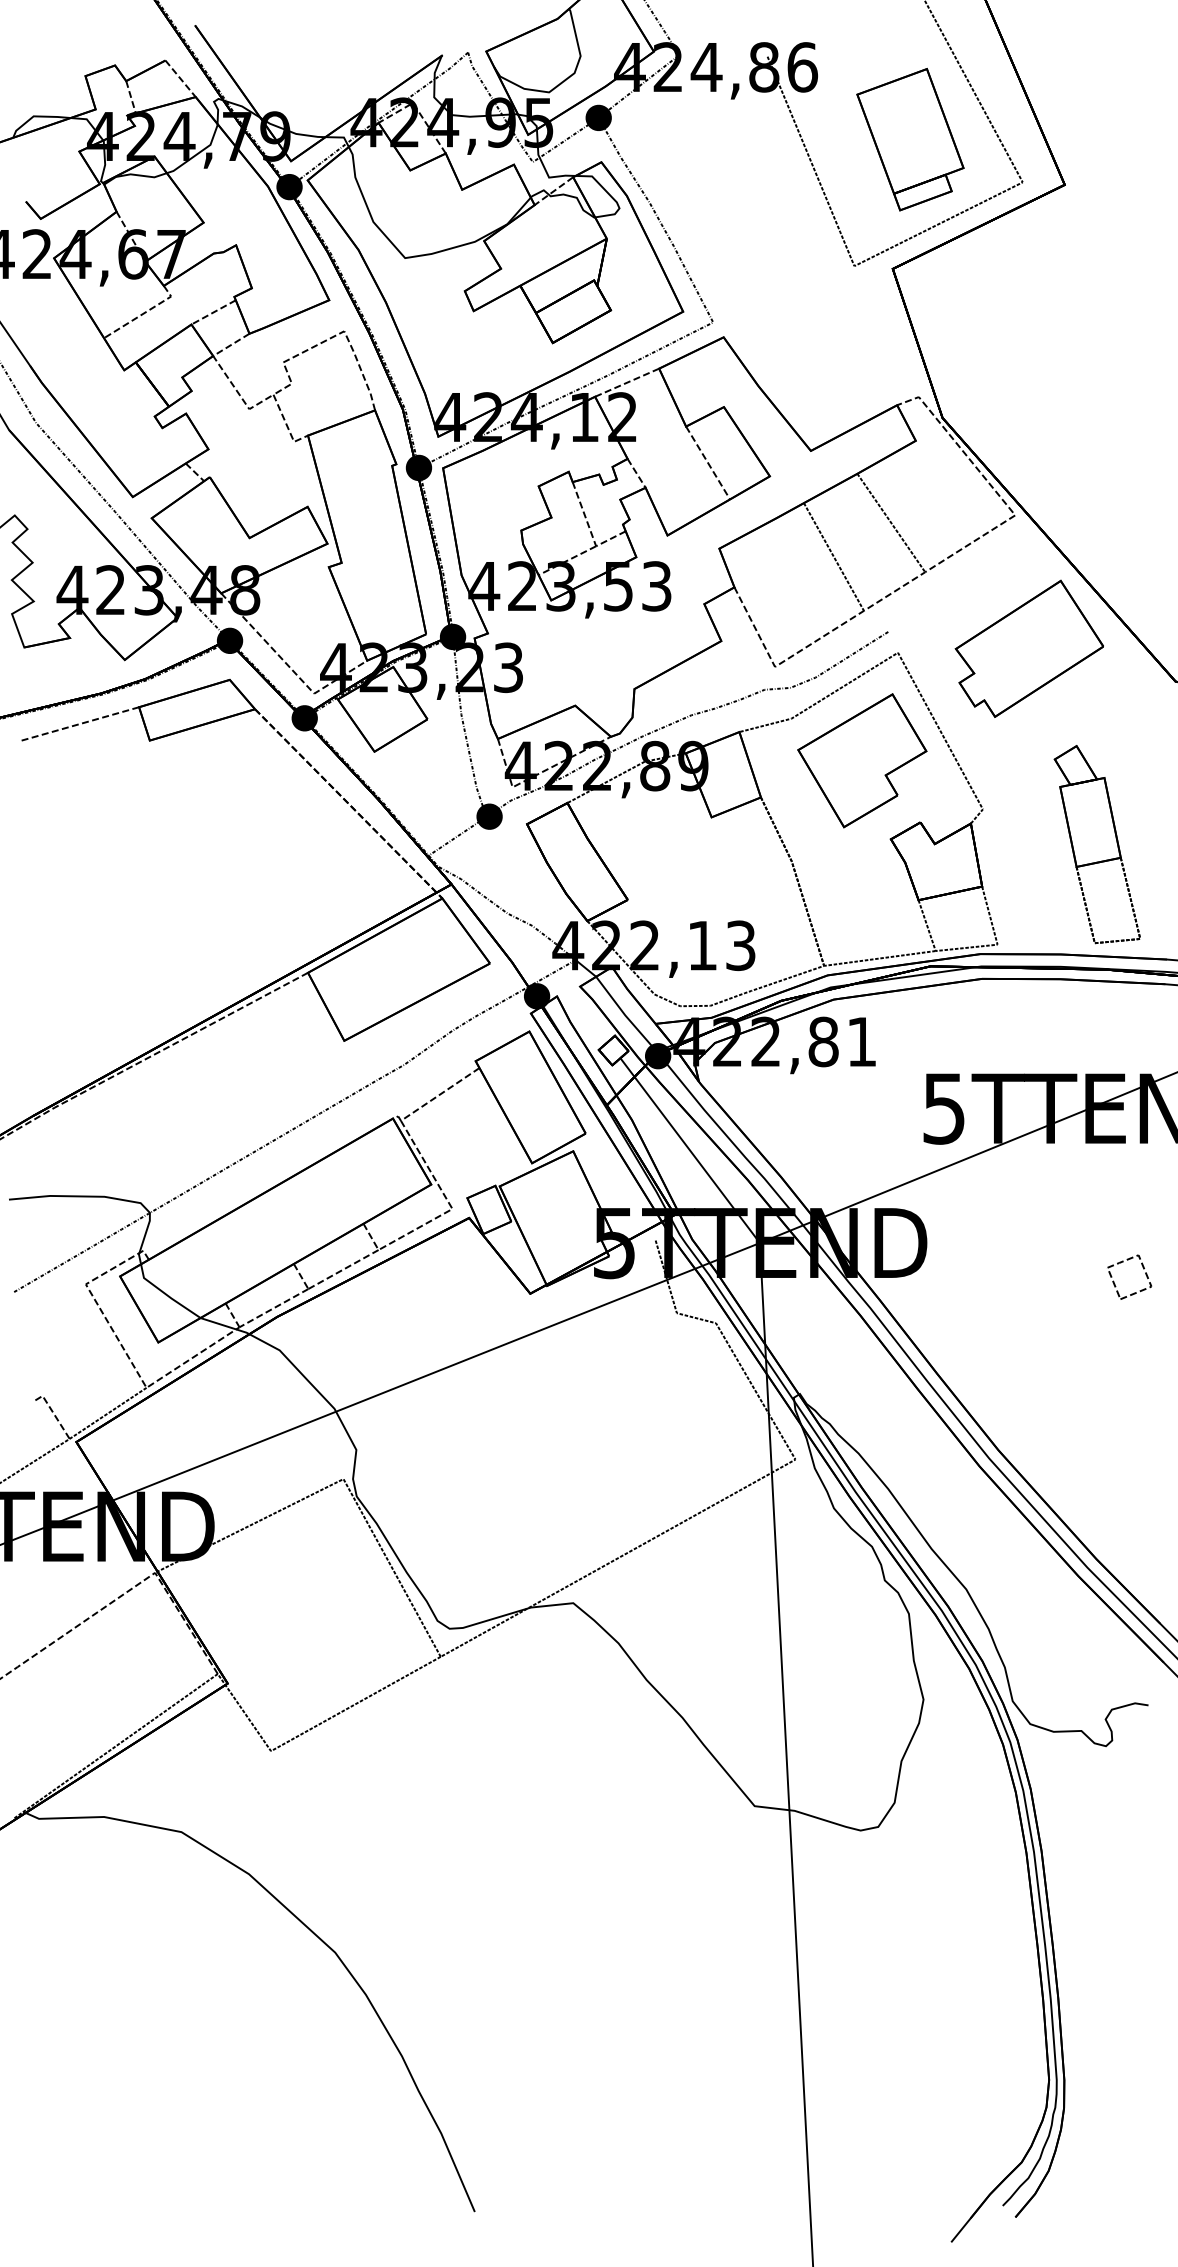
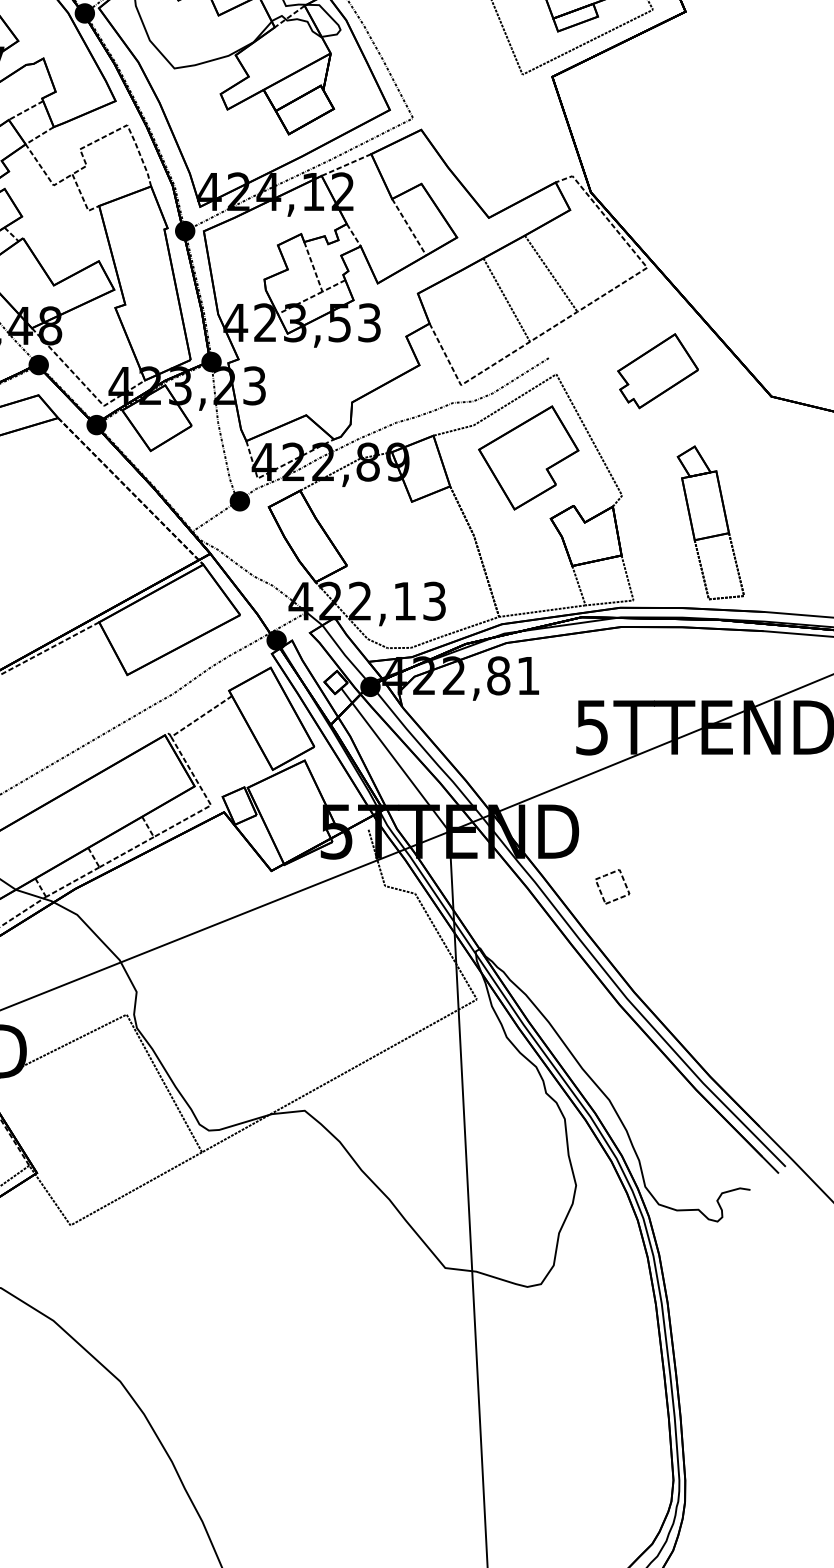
part: (1028, 648) -> (657, 370), size x0.7
part: (1123, 1262) -> (607, 875), moved

